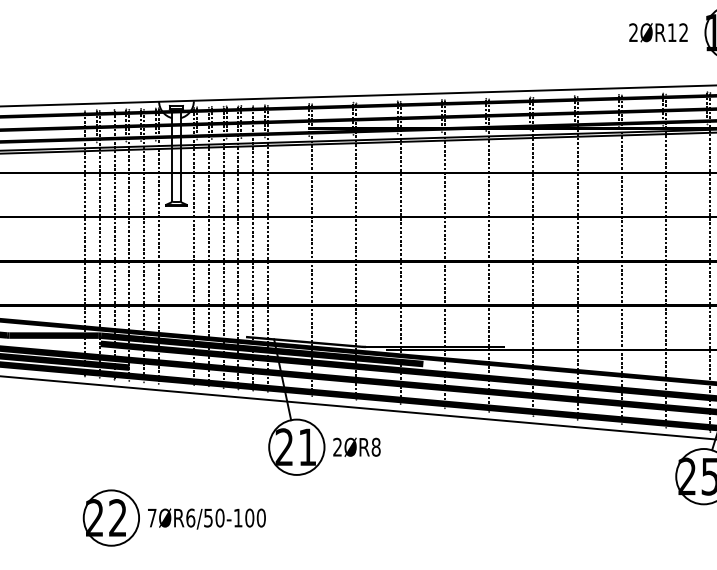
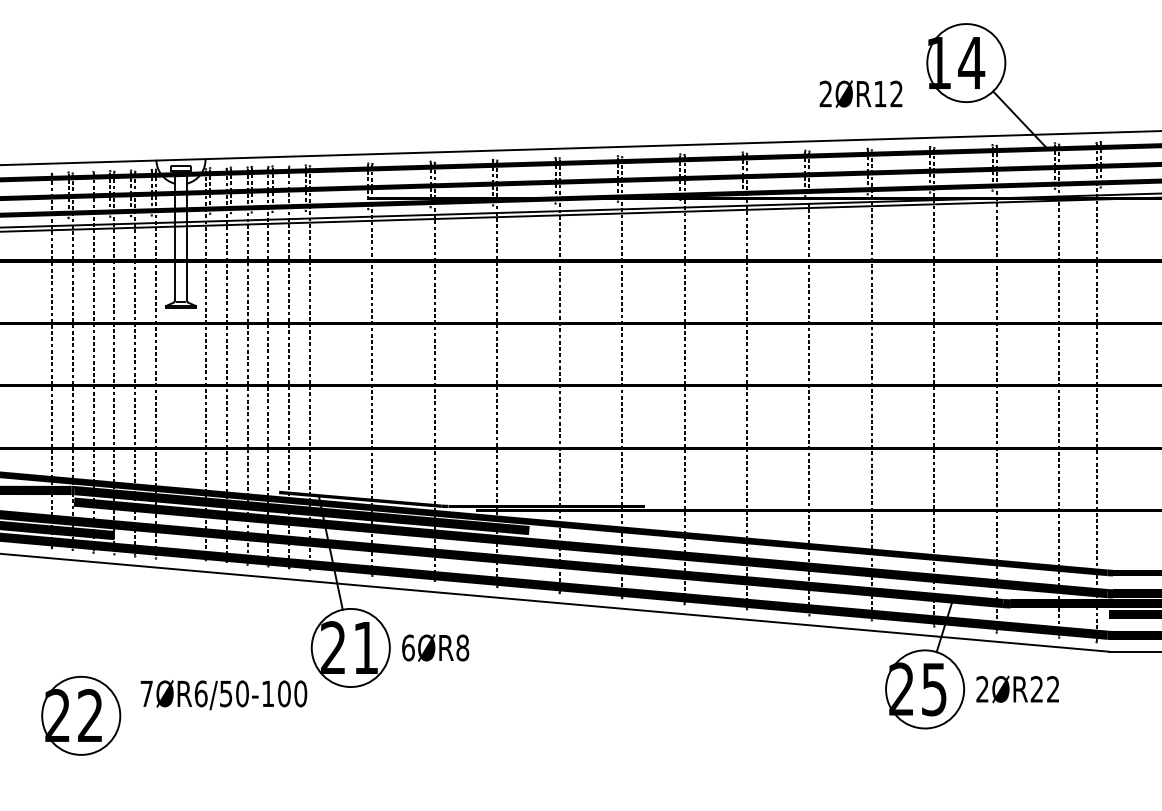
text: (658, 32) -> (860, 93), moved
text: (337, 446) -> (408, 647), 2ØR8 -> 6ØR8
part: (111, 517) -> (81, 715), moved
text: (206, 519) -> (223, 695), moved

